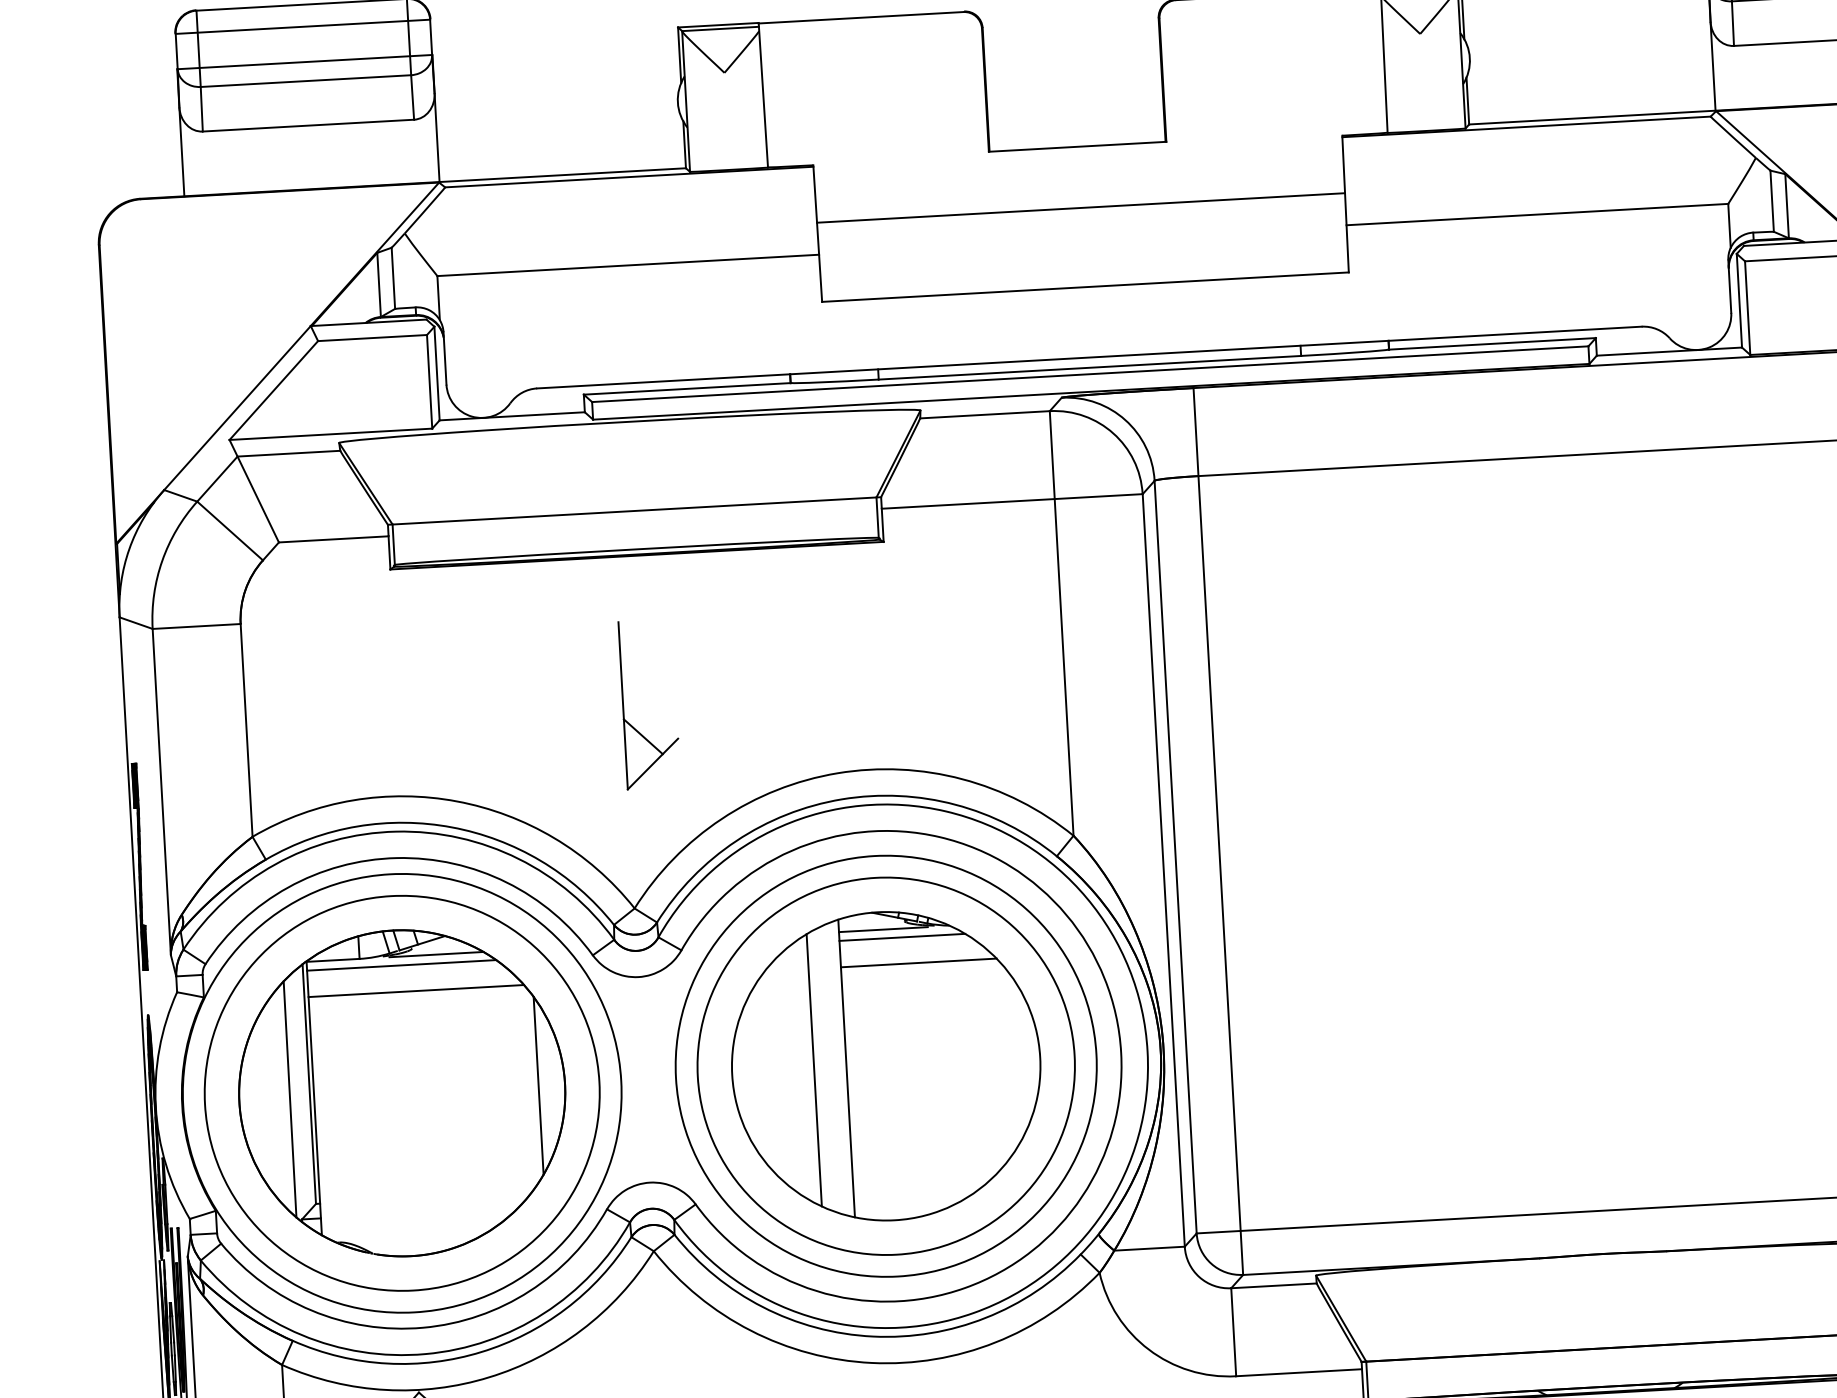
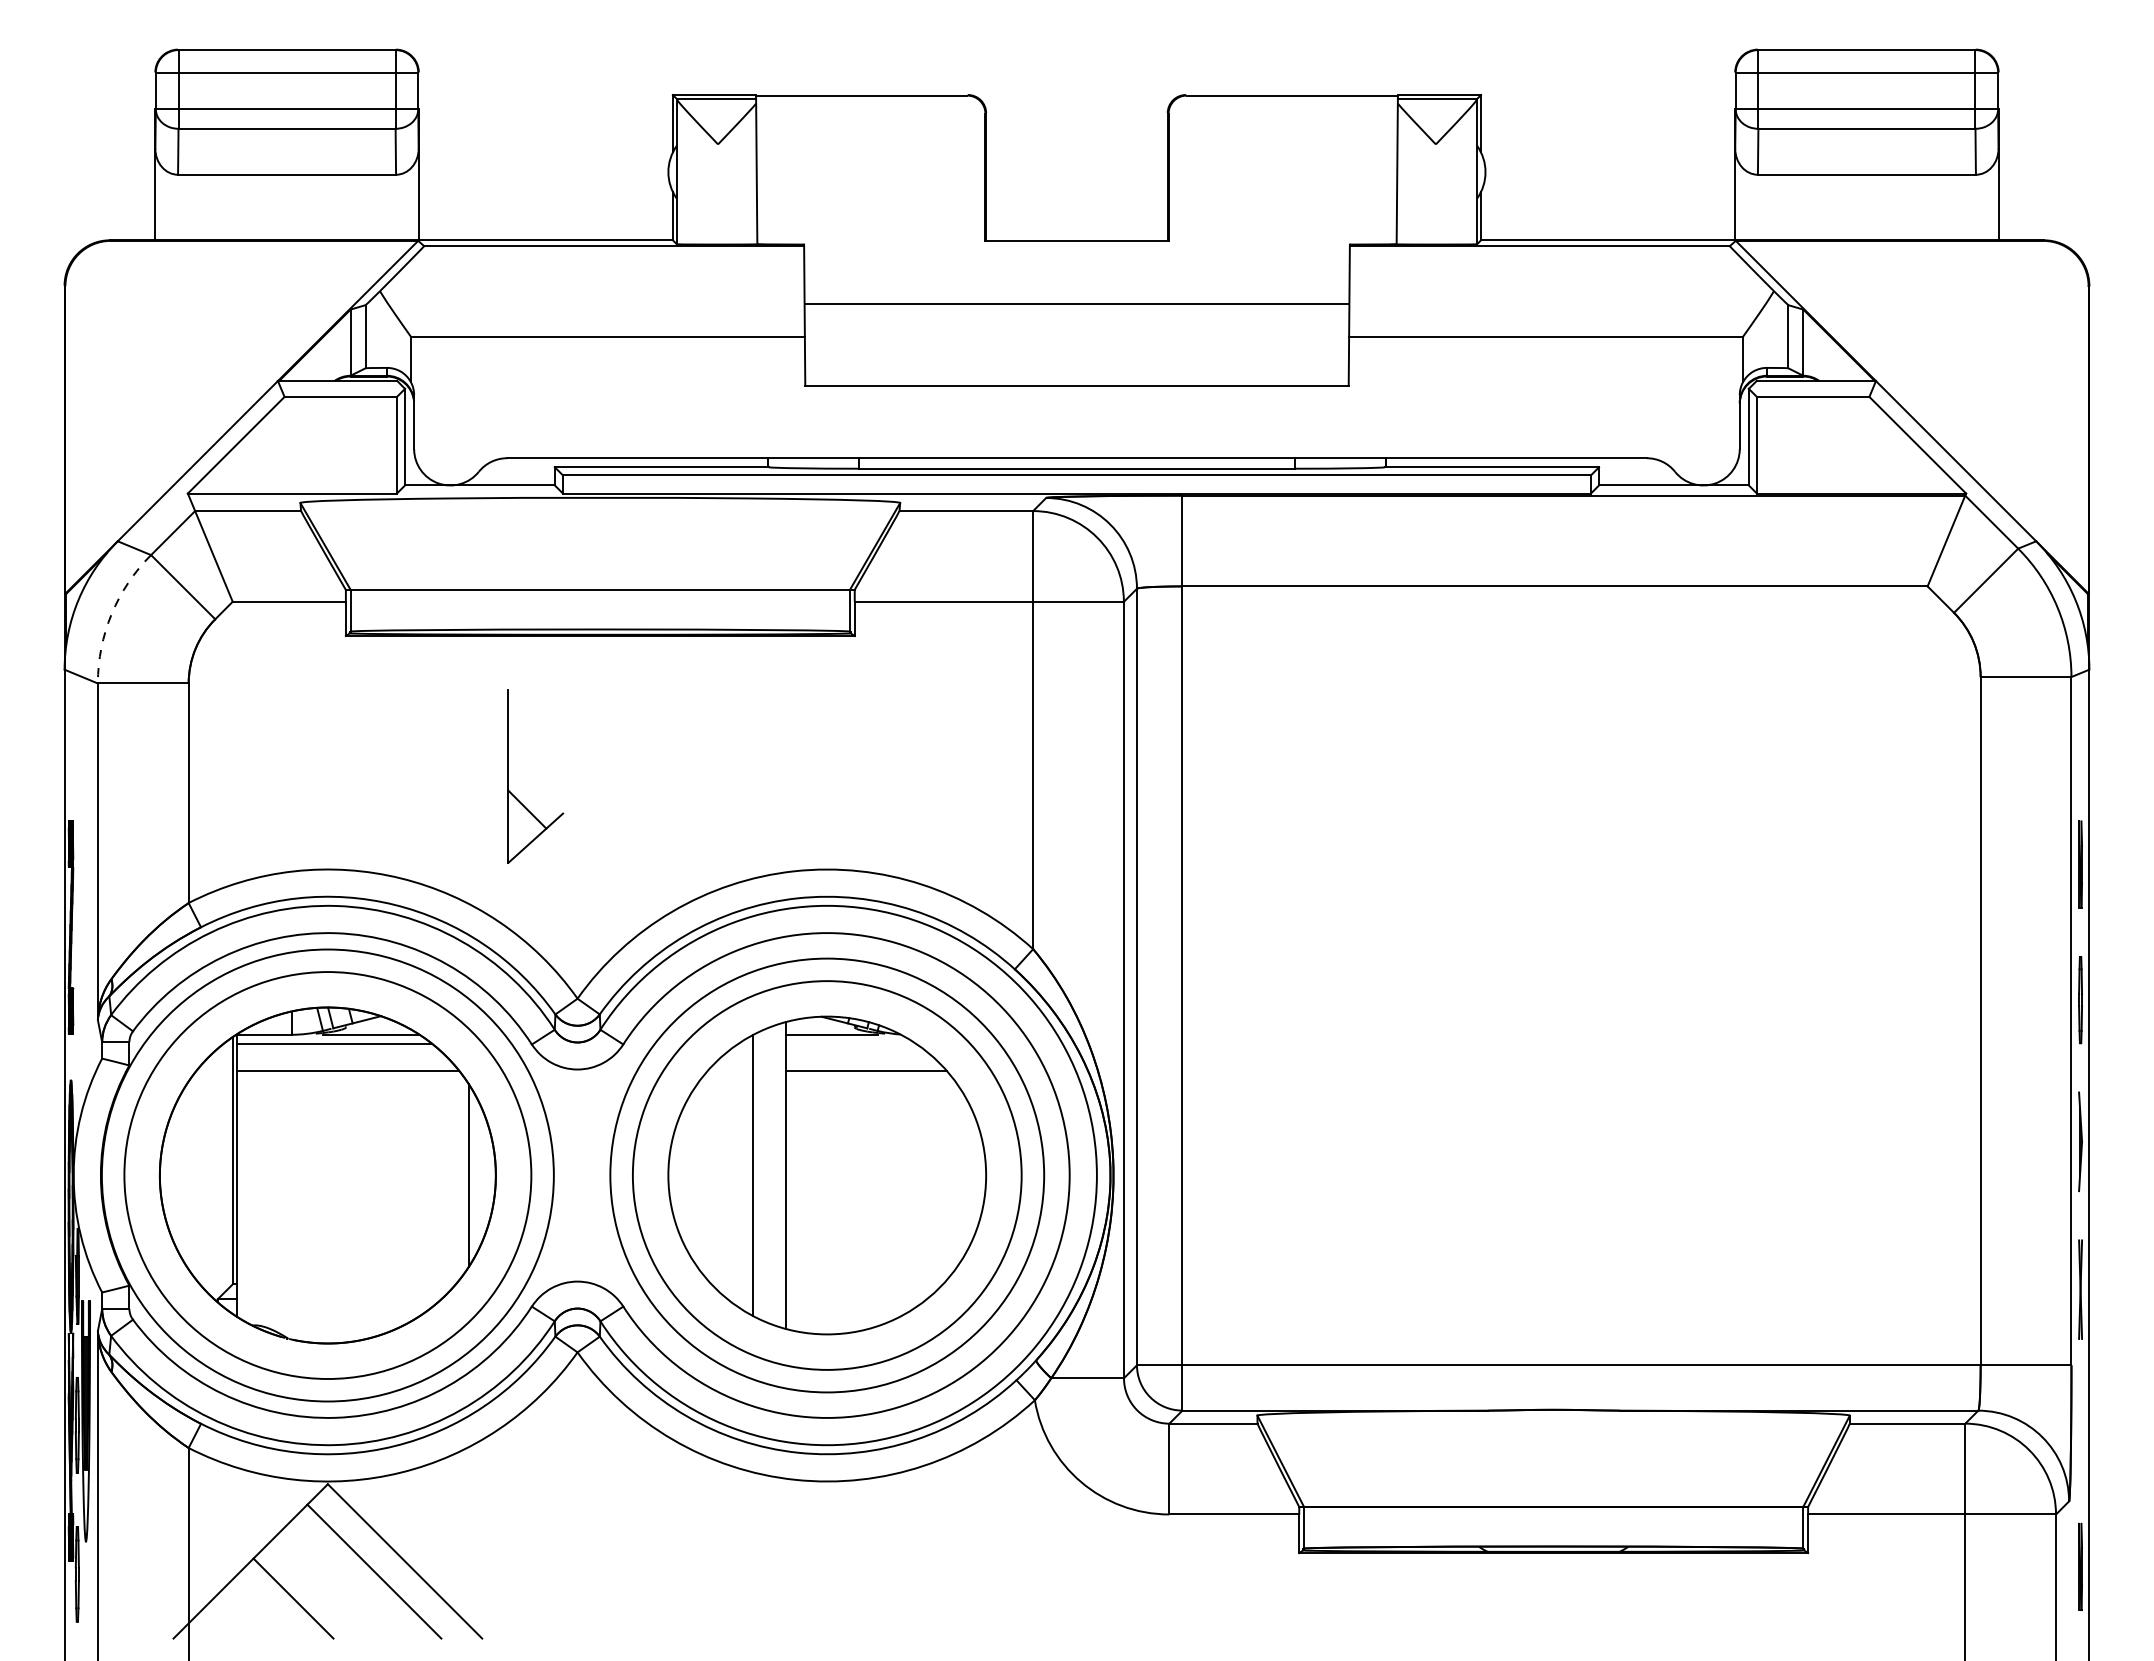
arc: (162, 561) -> (111, 614), solid -> dashed
part: (623, 705) -> (508, 776), moved
line: (902, 937) -> (851, 1043), removed
line: (289, 1099) -> (211, 1175), removed

